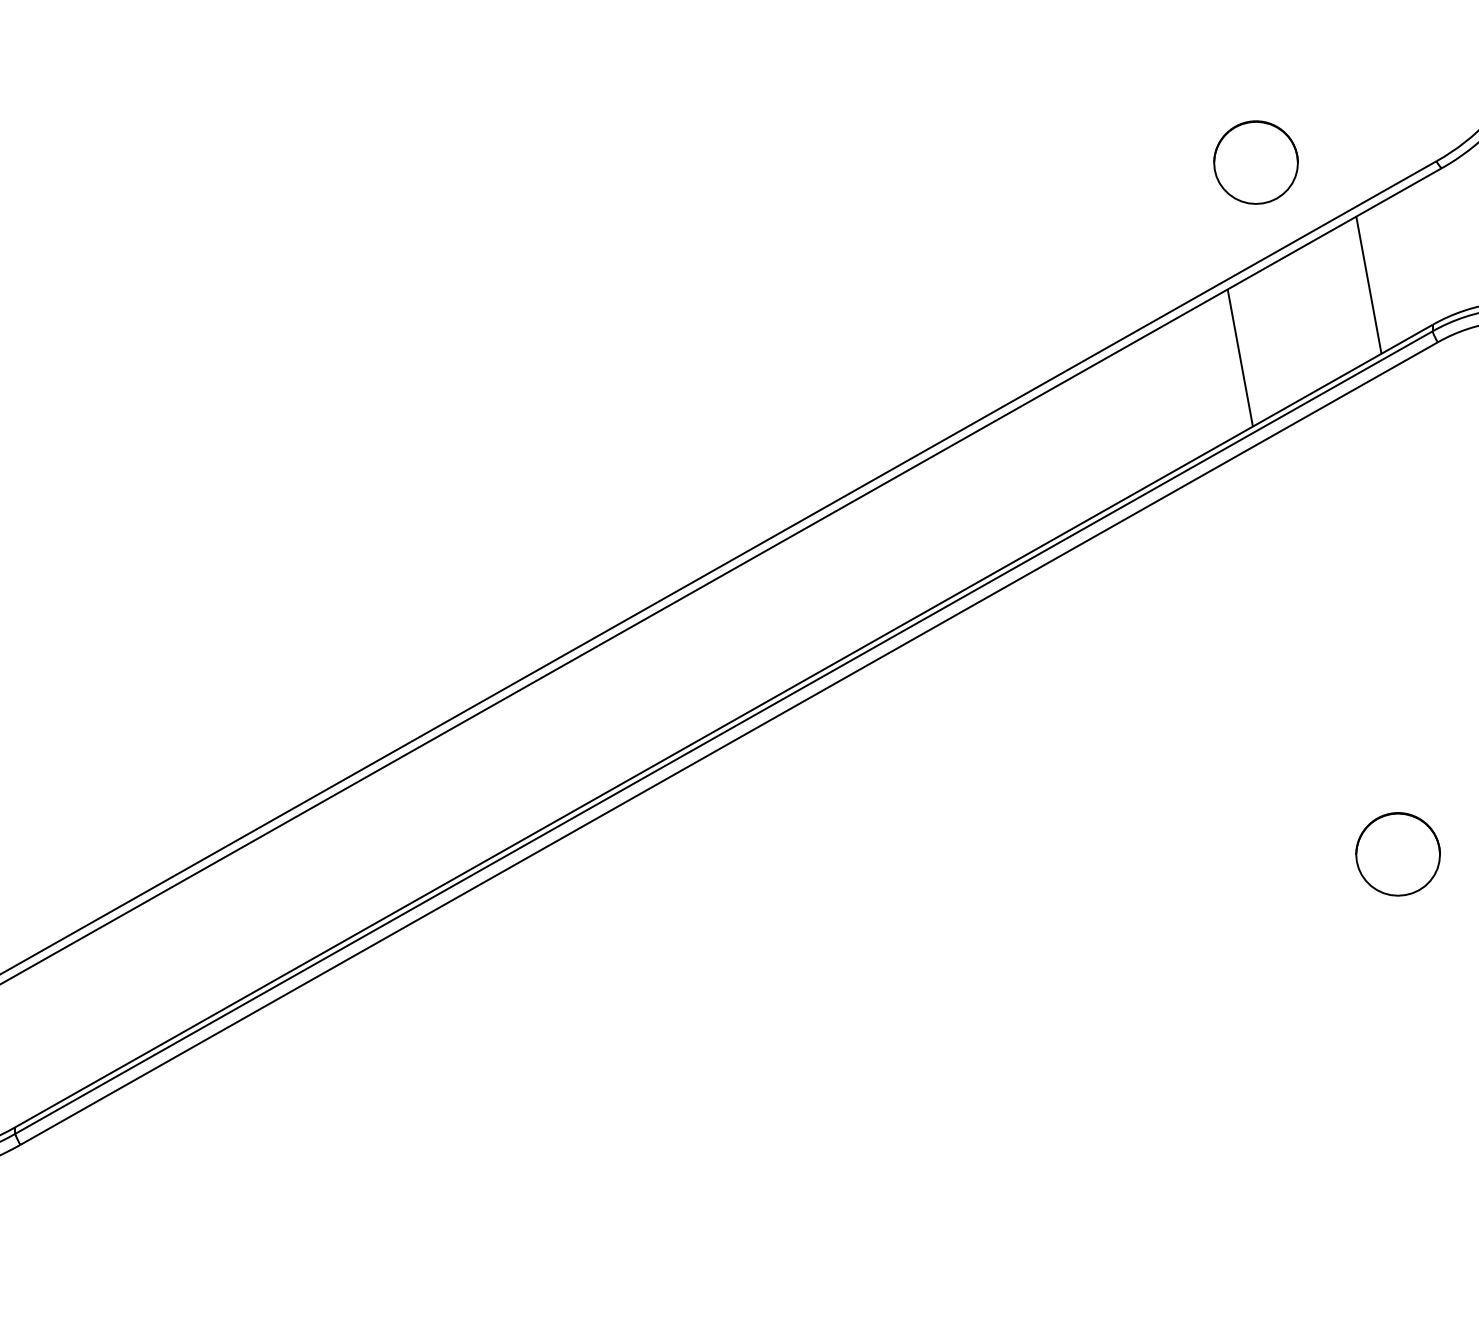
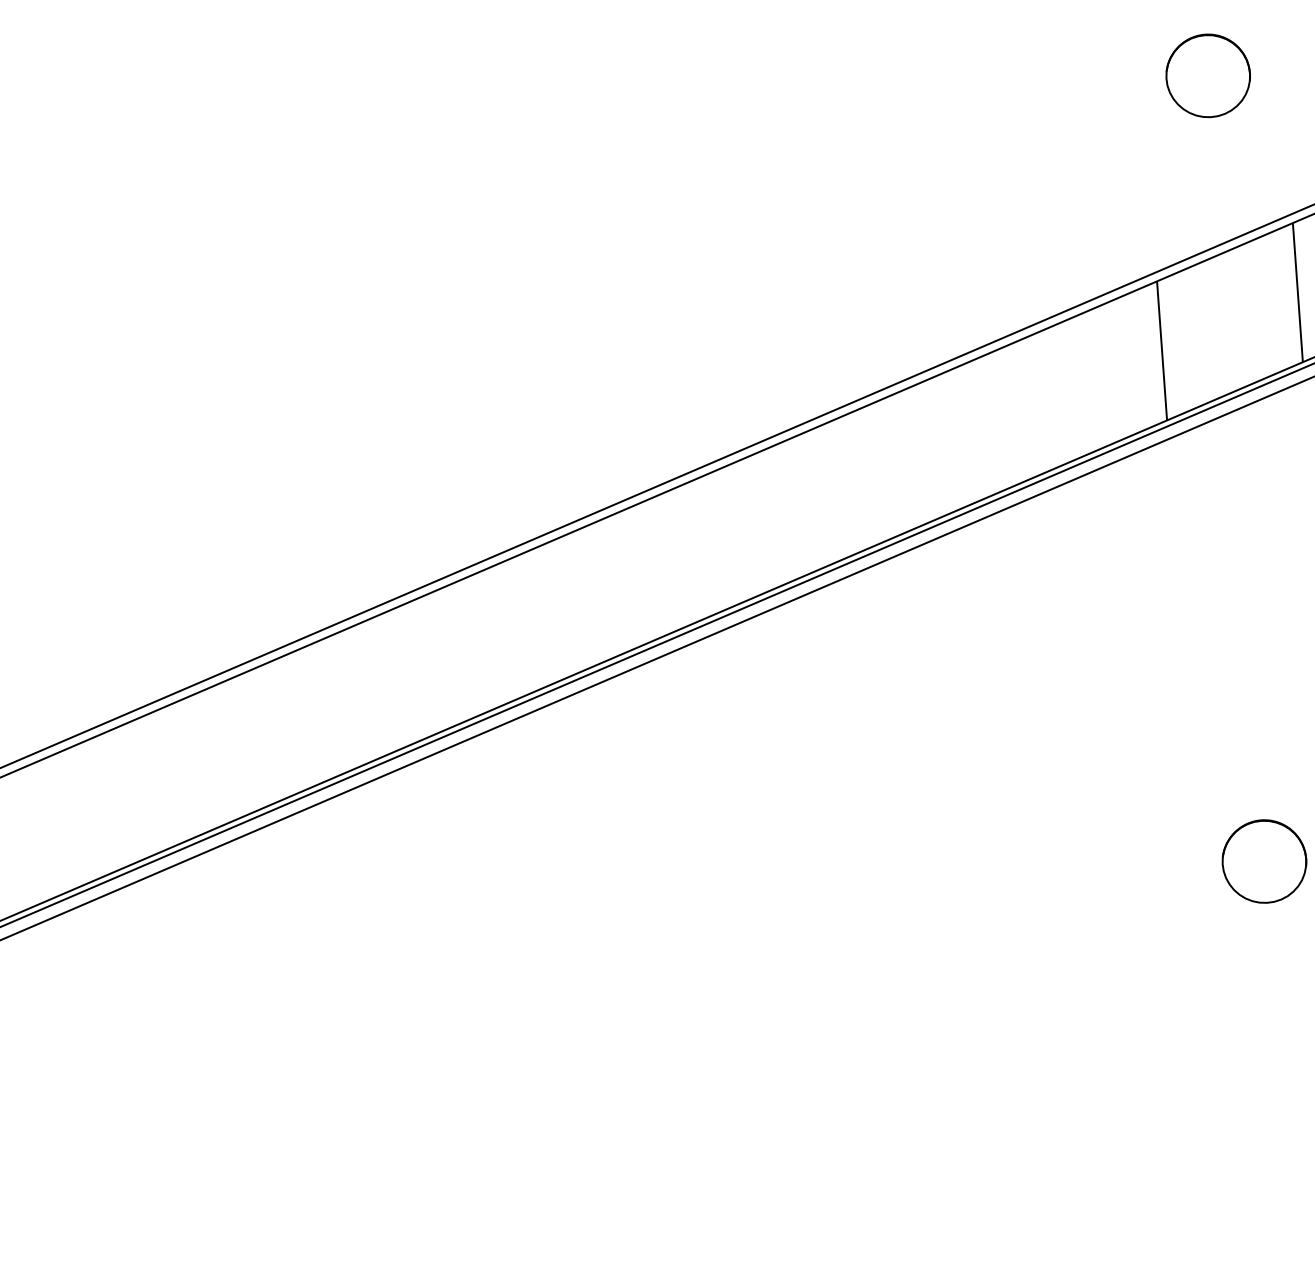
part: (1255, 162) -> (1207, 75), moved

